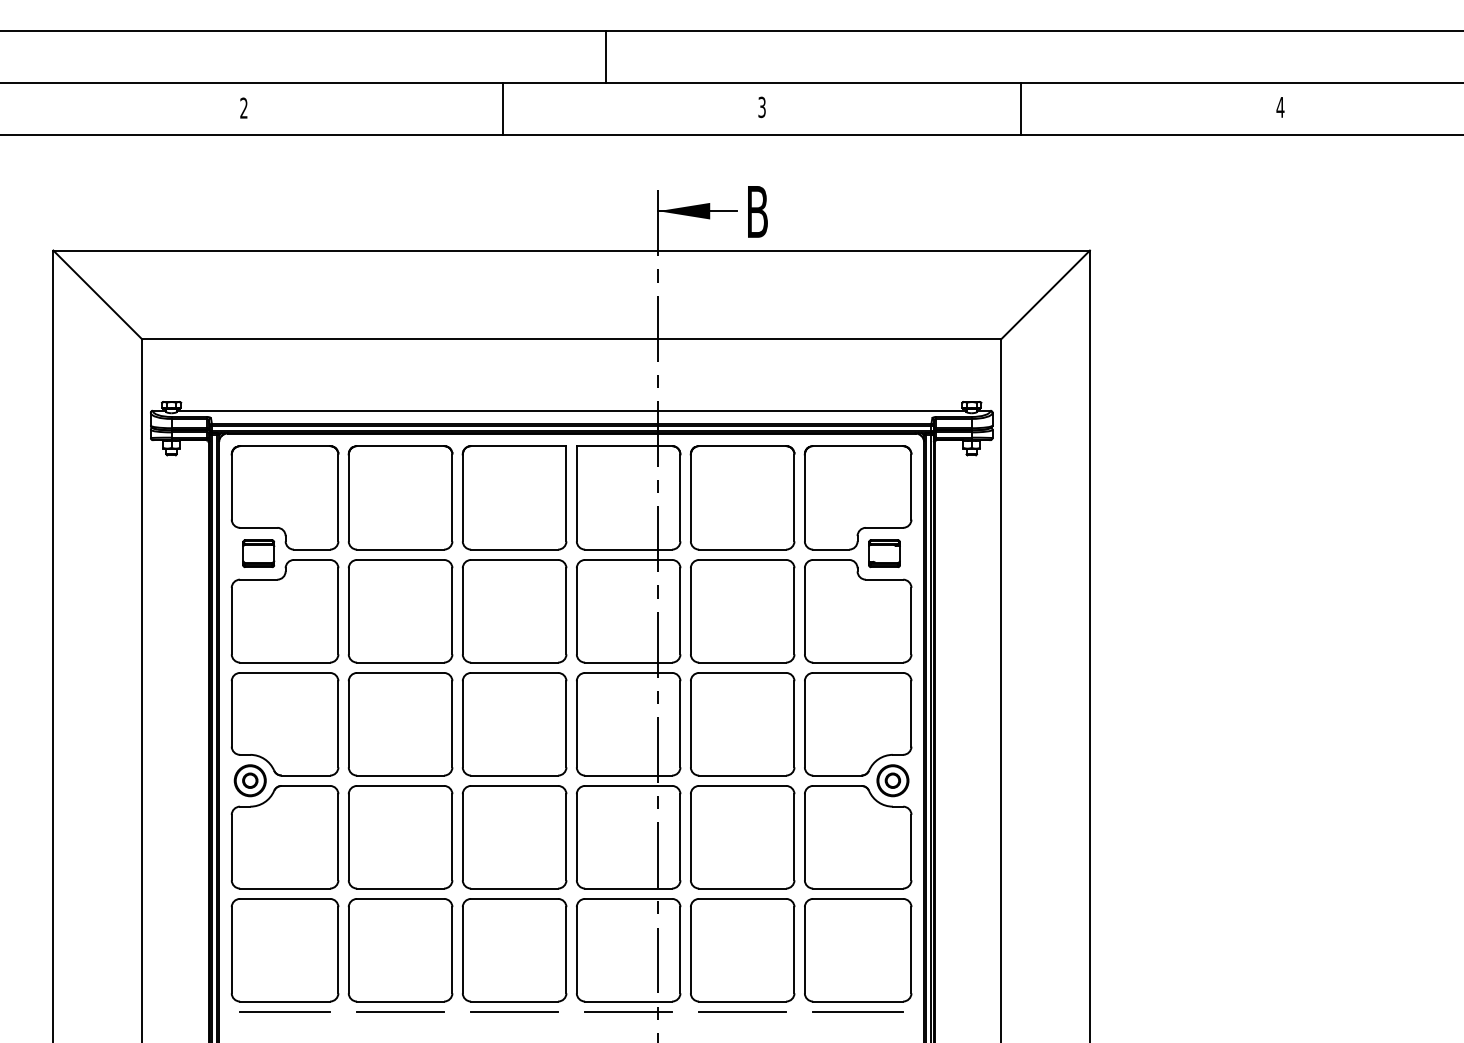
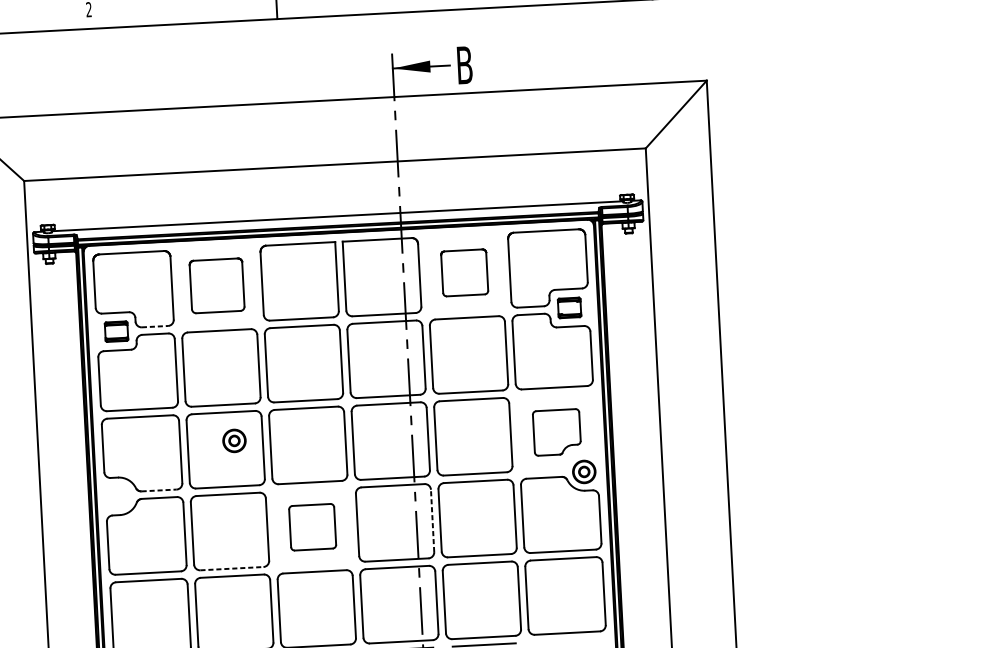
part: (400, 497) -> (217, 285), size x0.7
part: (742, 497) -> (464, 272), size x0.6
line: (312, 549) -> (155, 326), solid -> dashed
part: (858, 724) -> (557, 432), size x0.6
line: (306, 775) -> (159, 490), solid -> dashed
part: (249, 780) -> (233, 440), moved
line: (680, 836) -> (432, 520), solid -> dashed
part: (514, 837) -> (312, 527), size x0.6
line: (400, 888) -> (231, 568), solid -> dashed
line: (858, 1011) -> (568, 640), removed

